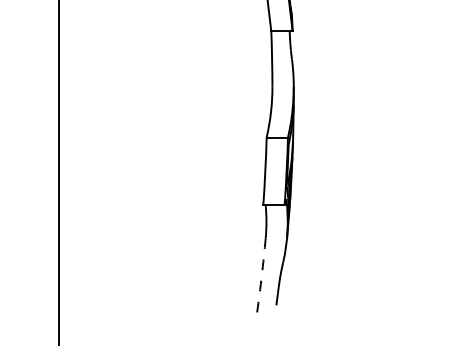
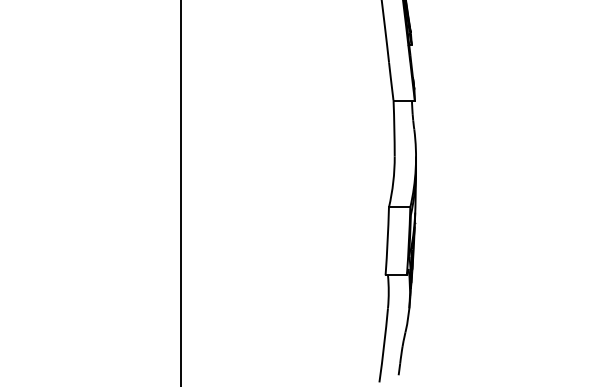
arc: (262, 275) -> (384, 345), dashed -> solid

